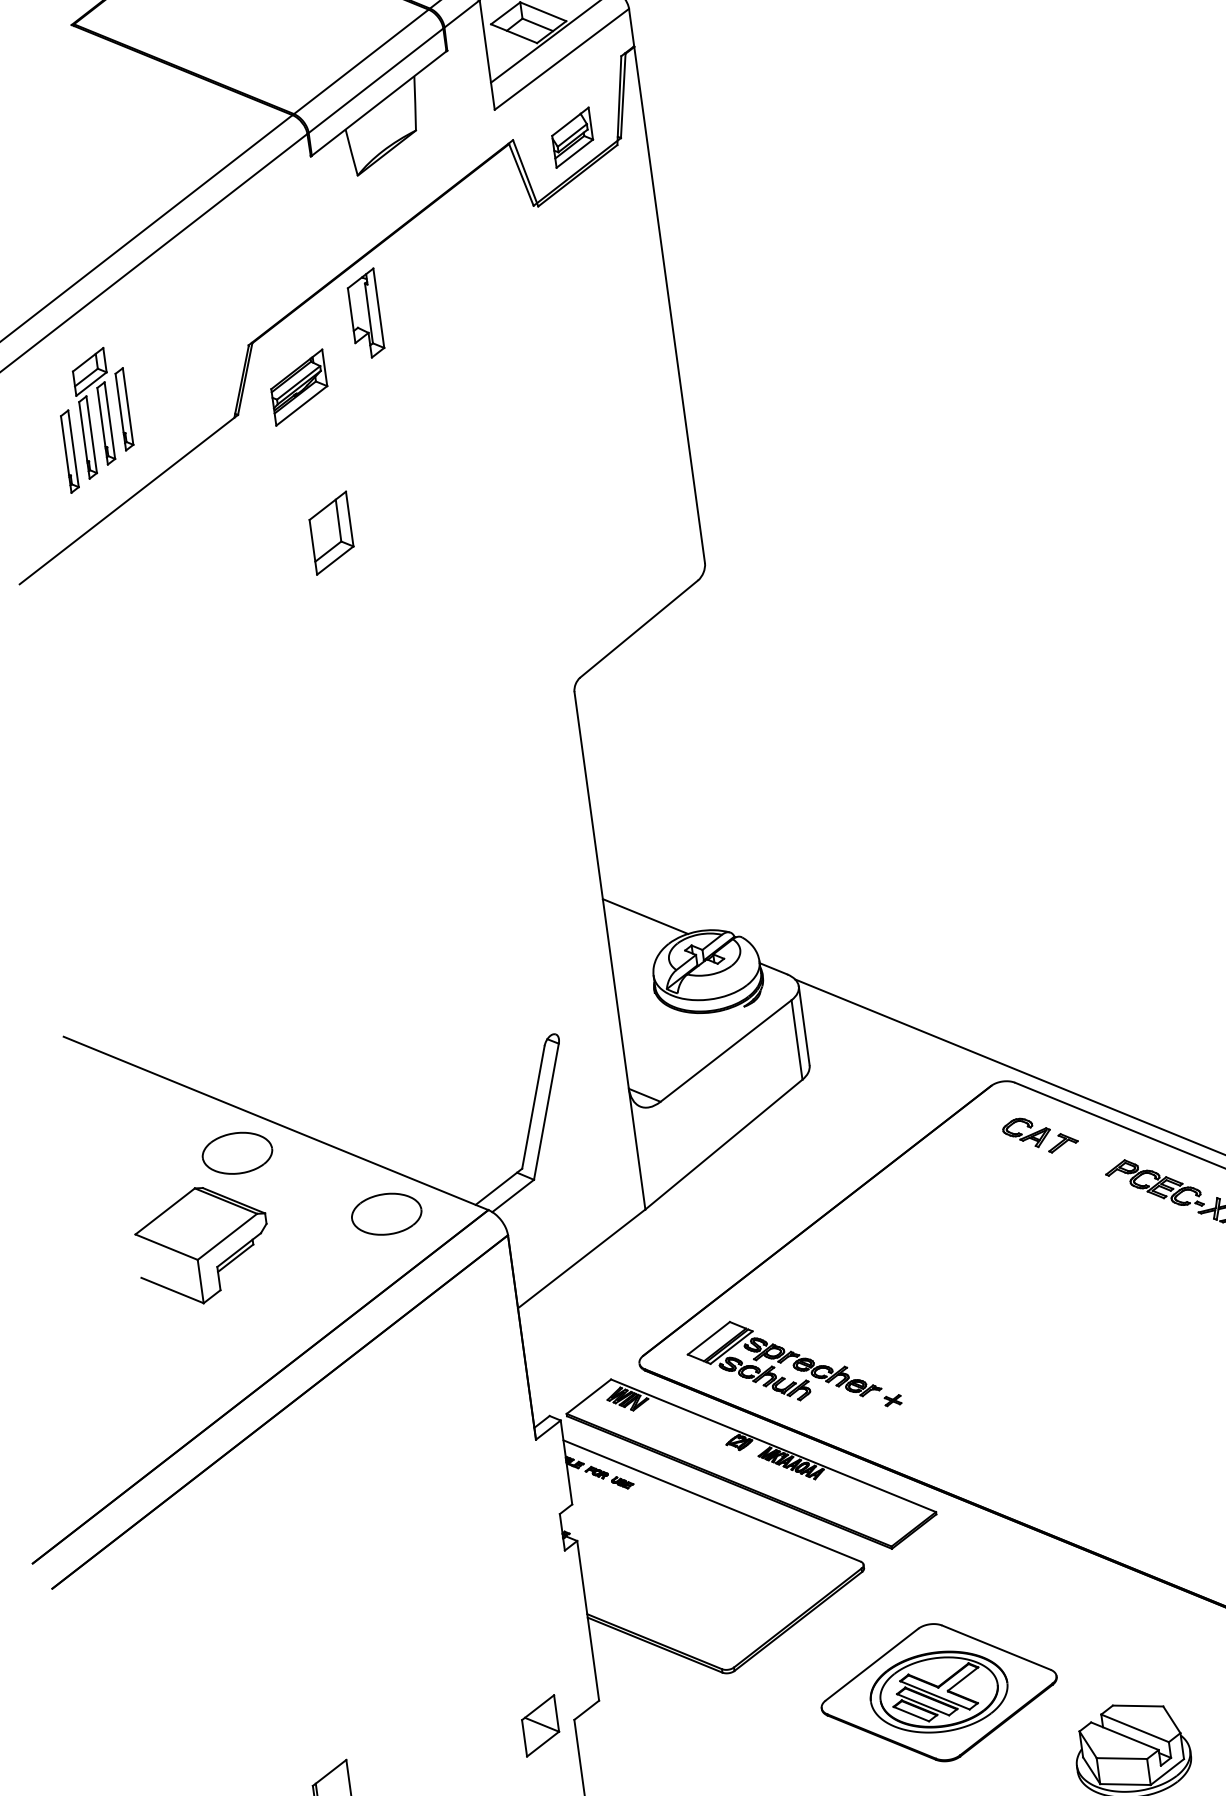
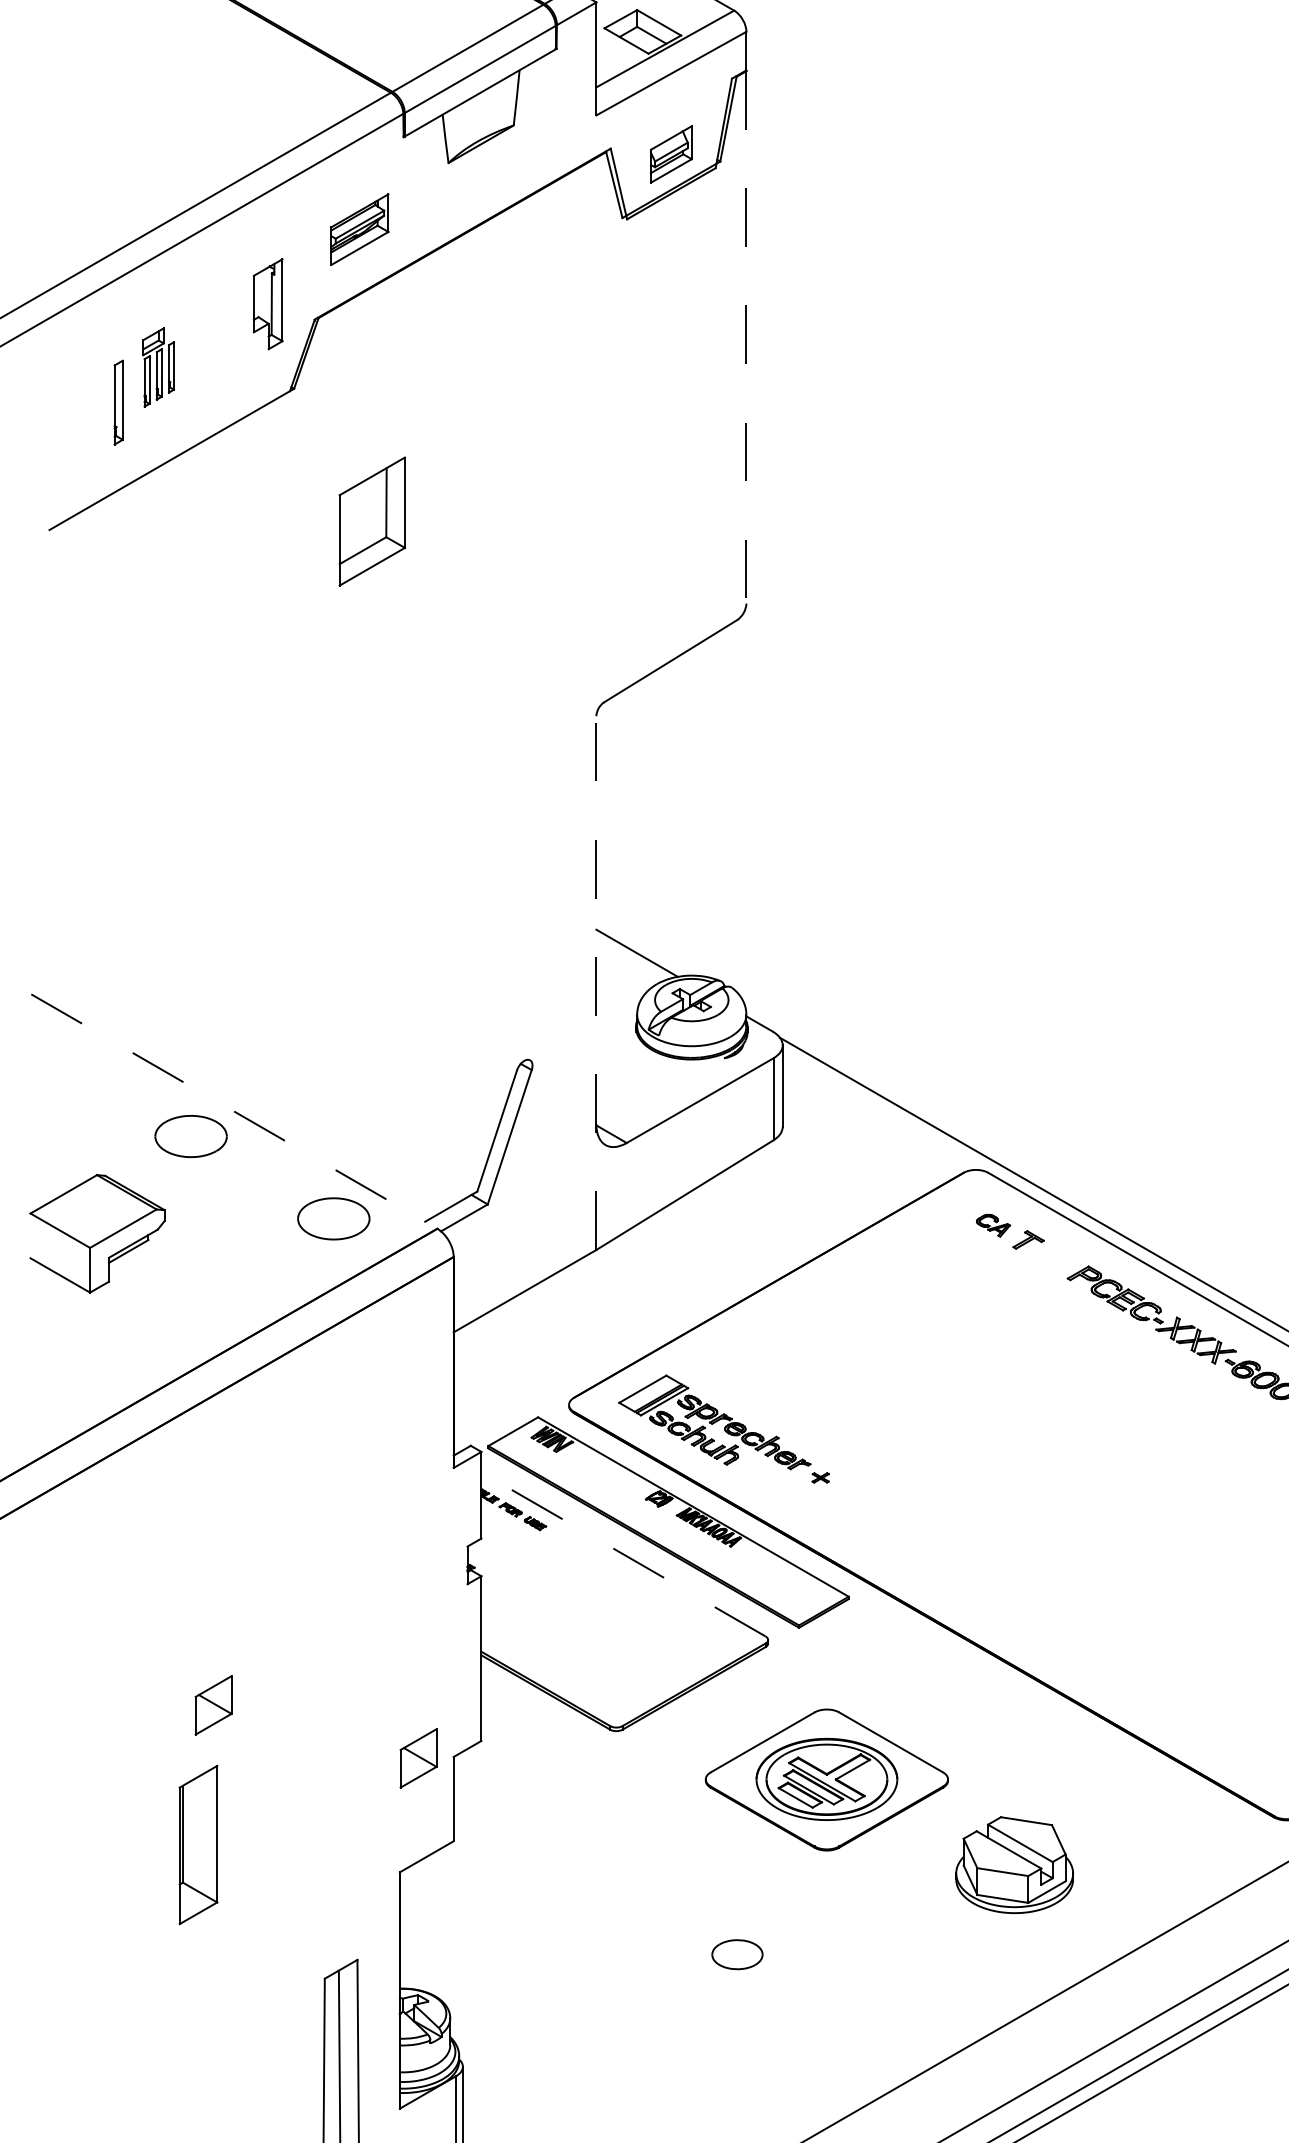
line: (669, 305) -> (746, 337), solid -> dashed
part: (364, 314) -> (267, 304), moved
part: (298, 387) -> (359, 229), moved
part: (103, 412) -> (158, 367), size x0.6
part: (331, 533) -> (372, 521), size x1.6
line: (610, 951) -> (596, 983), solid -> dashed
line: (276, 1123) -> (234, 1111), solid -> dashed
part: (1027, 1133) -> (993, 1225), size x0.7
part: (203, 1244) -> (97, 1233), moved
line: (712, 1501) -> (623, 1554), solid -> dashed
part: (334, 1701) -> (213, 1705), added

